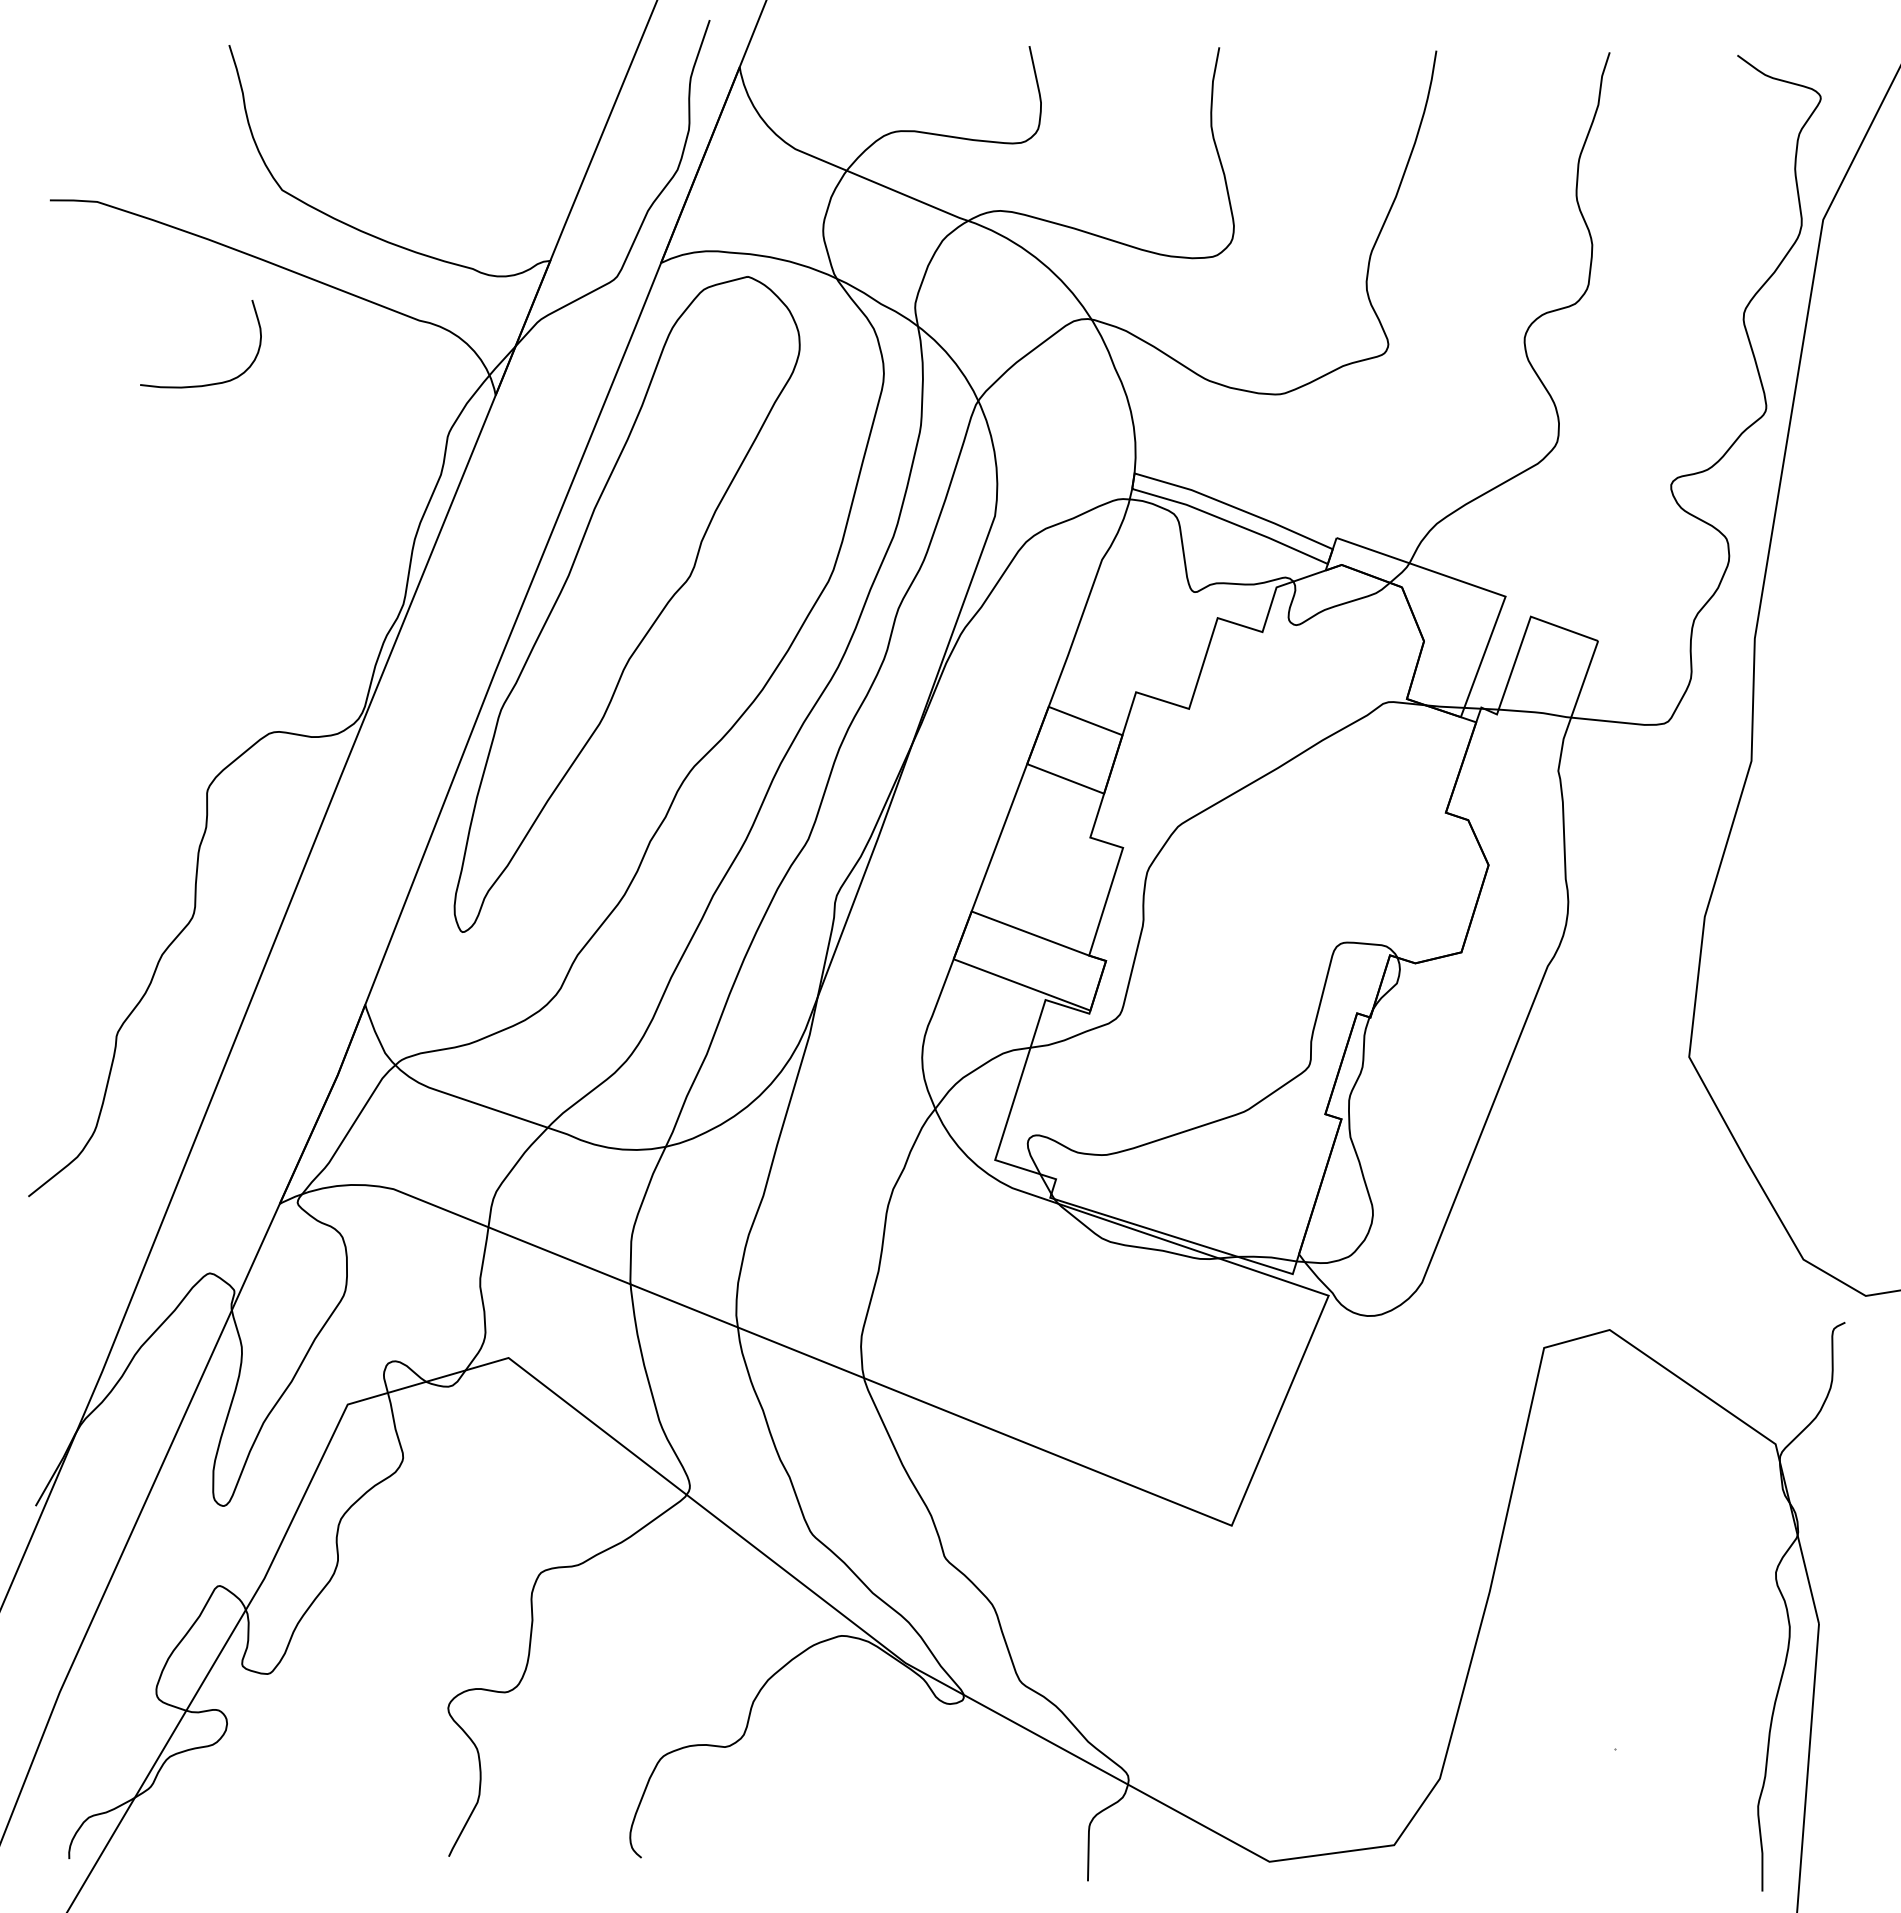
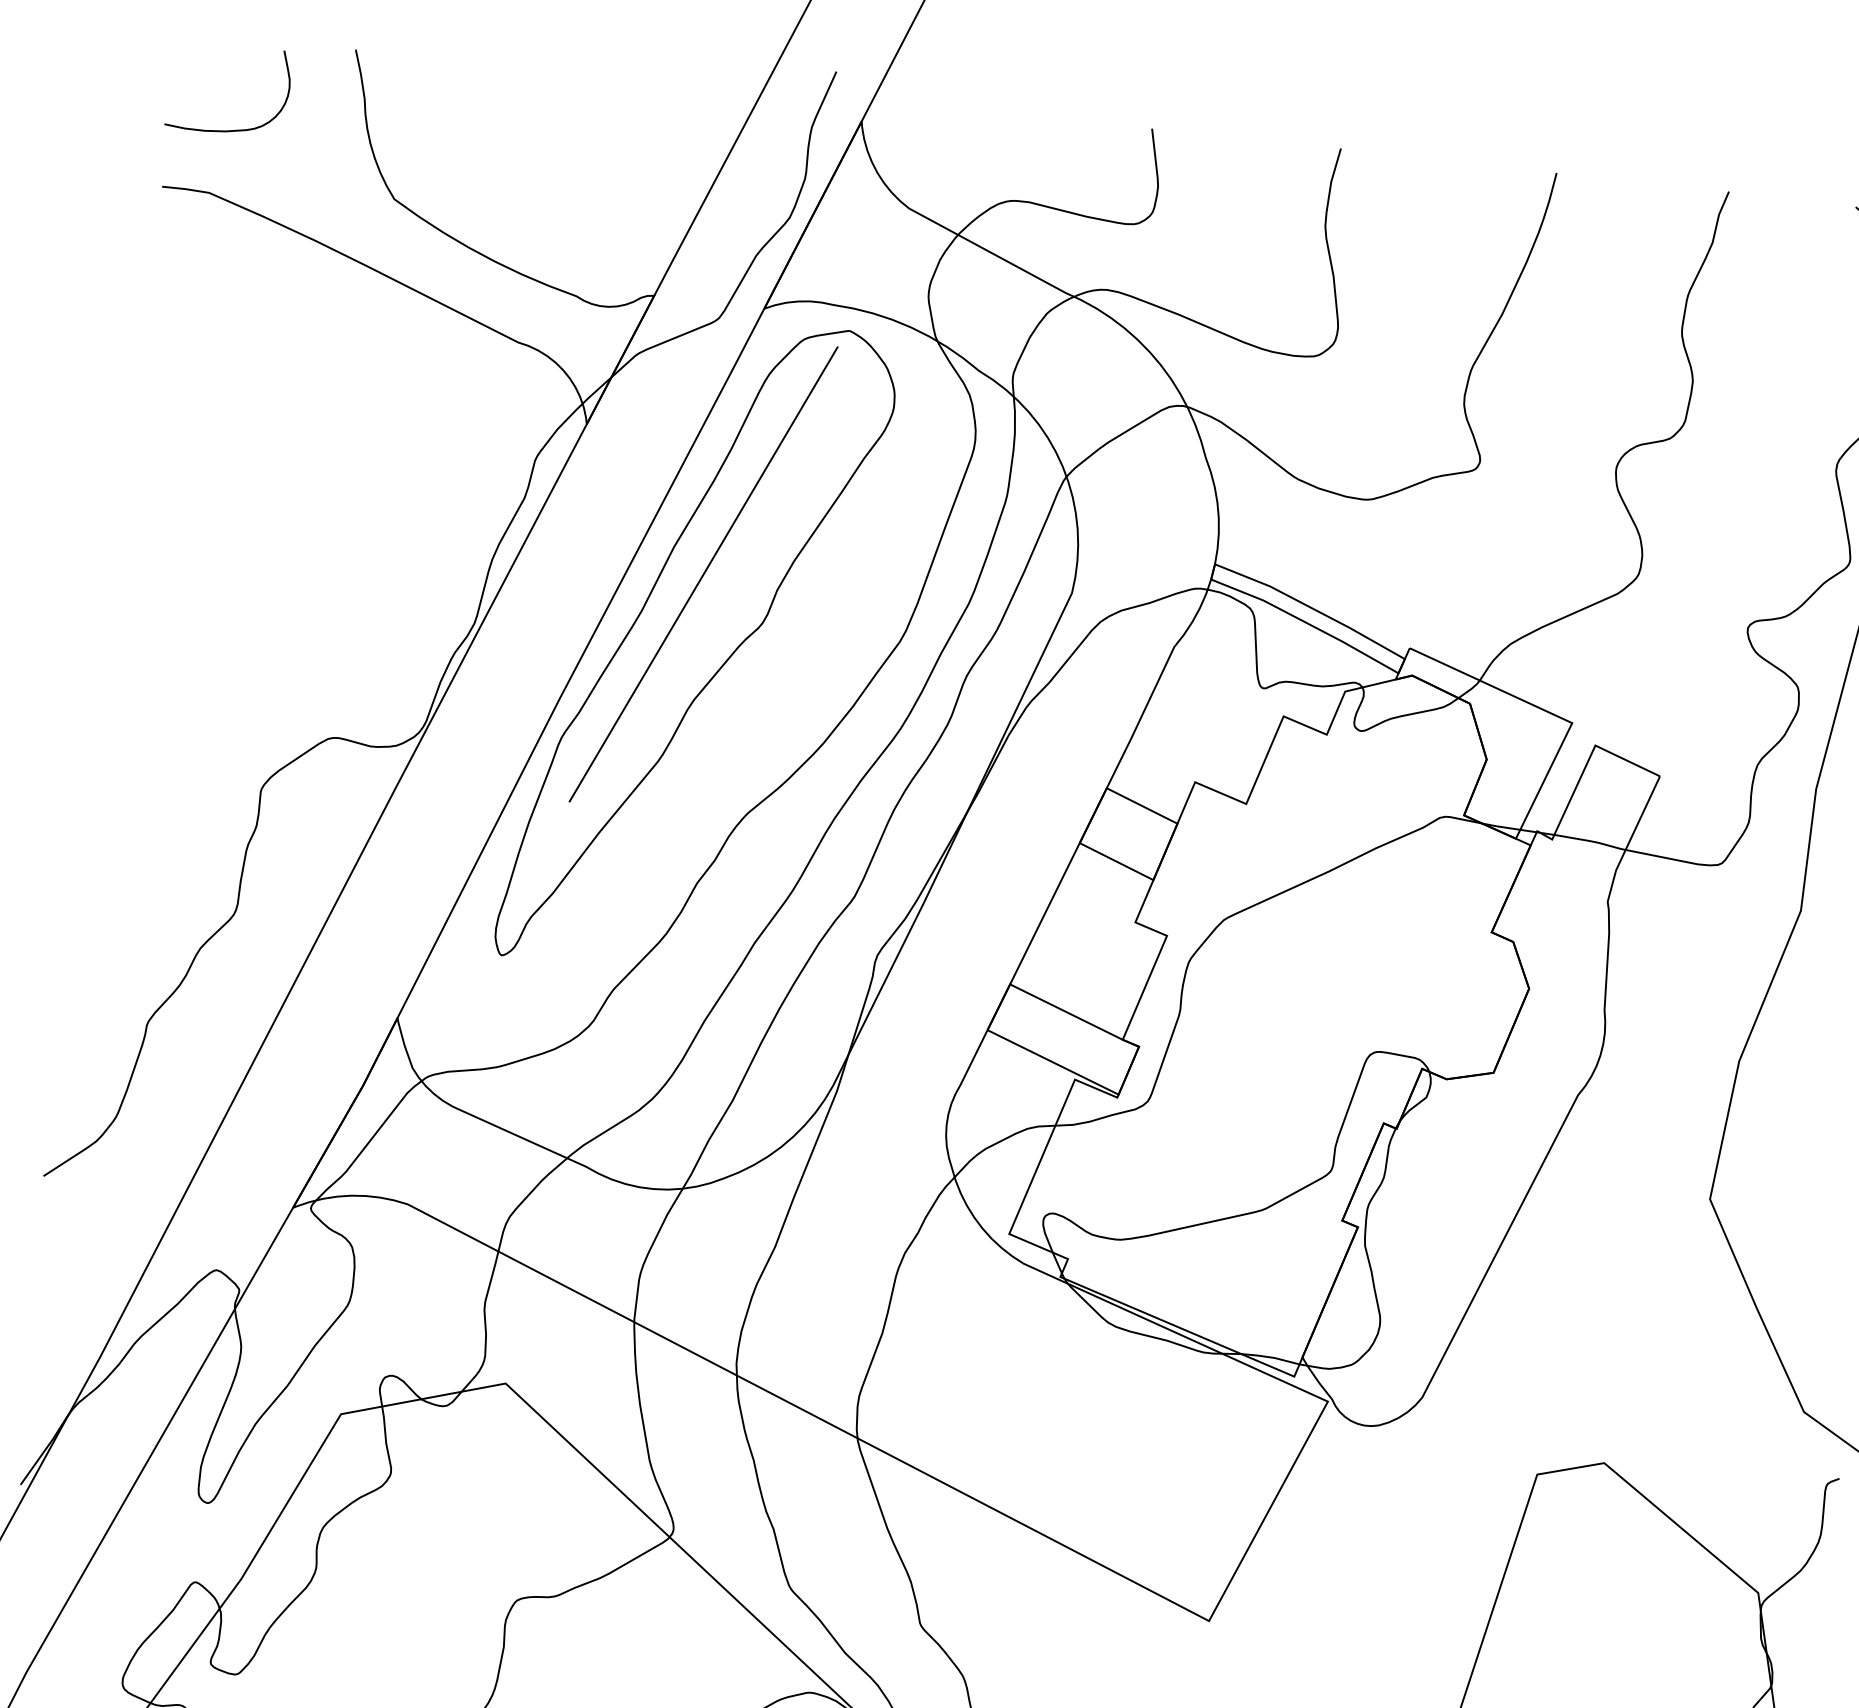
curve: (204, 384) -> (228, 130), moved
line: (626, 533) -> (703, 574), added

